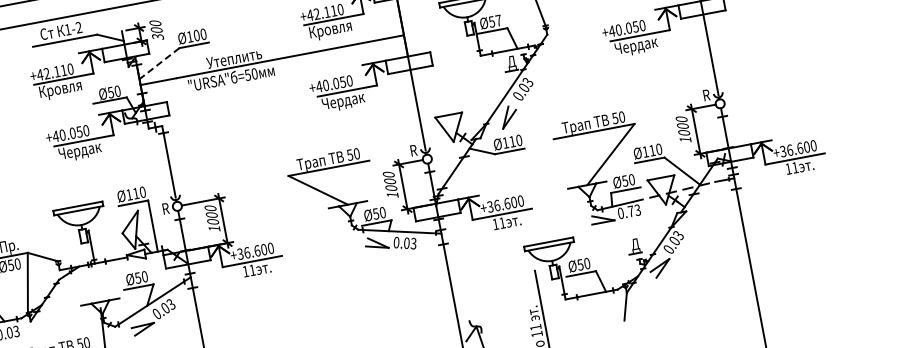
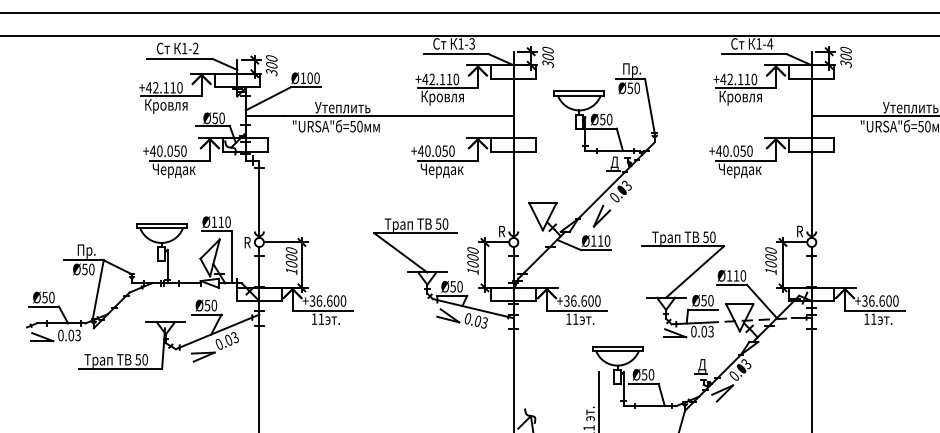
text: (498, 20) -> (609, 119), Ø57 -> Ø50
line: (158, 64) -> (267, 99), dashed -> solid
text: (631, 211) -> (704, 331), 0.73 -> 0.03

